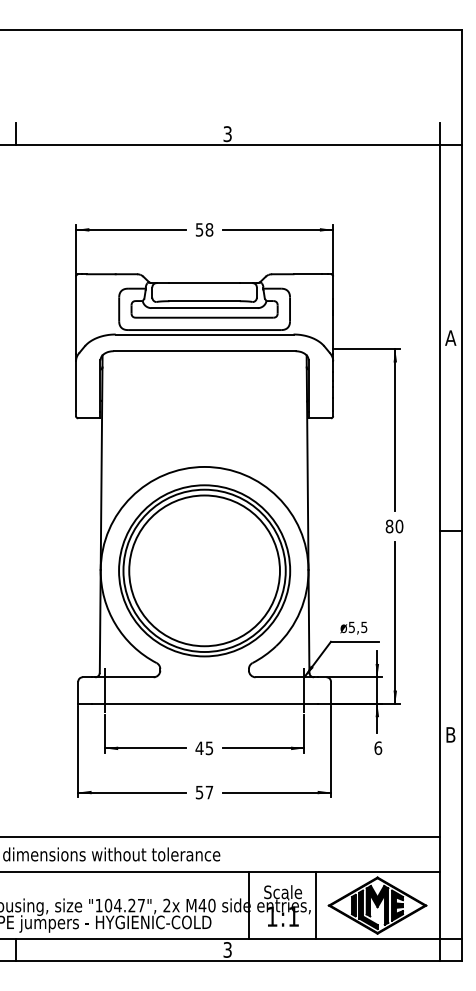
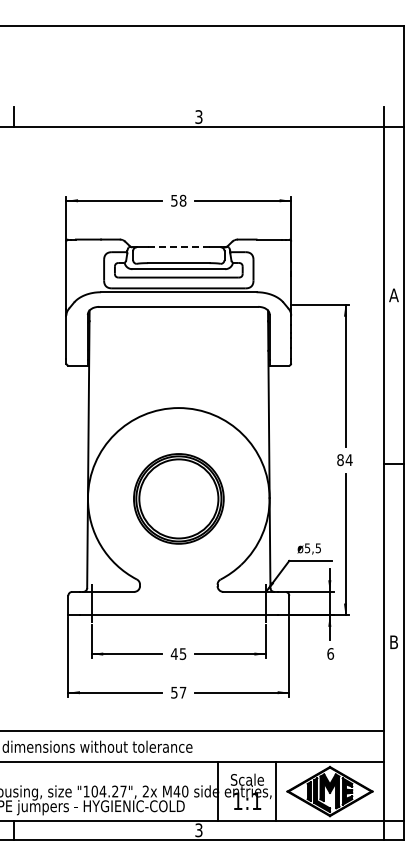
line: (204, 283) -> (178, 247), solid -> dashed
text: (398, 526) -> (348, 460), 80 -> 84
part: (204, 570) -> (178, 498), size x0.6

